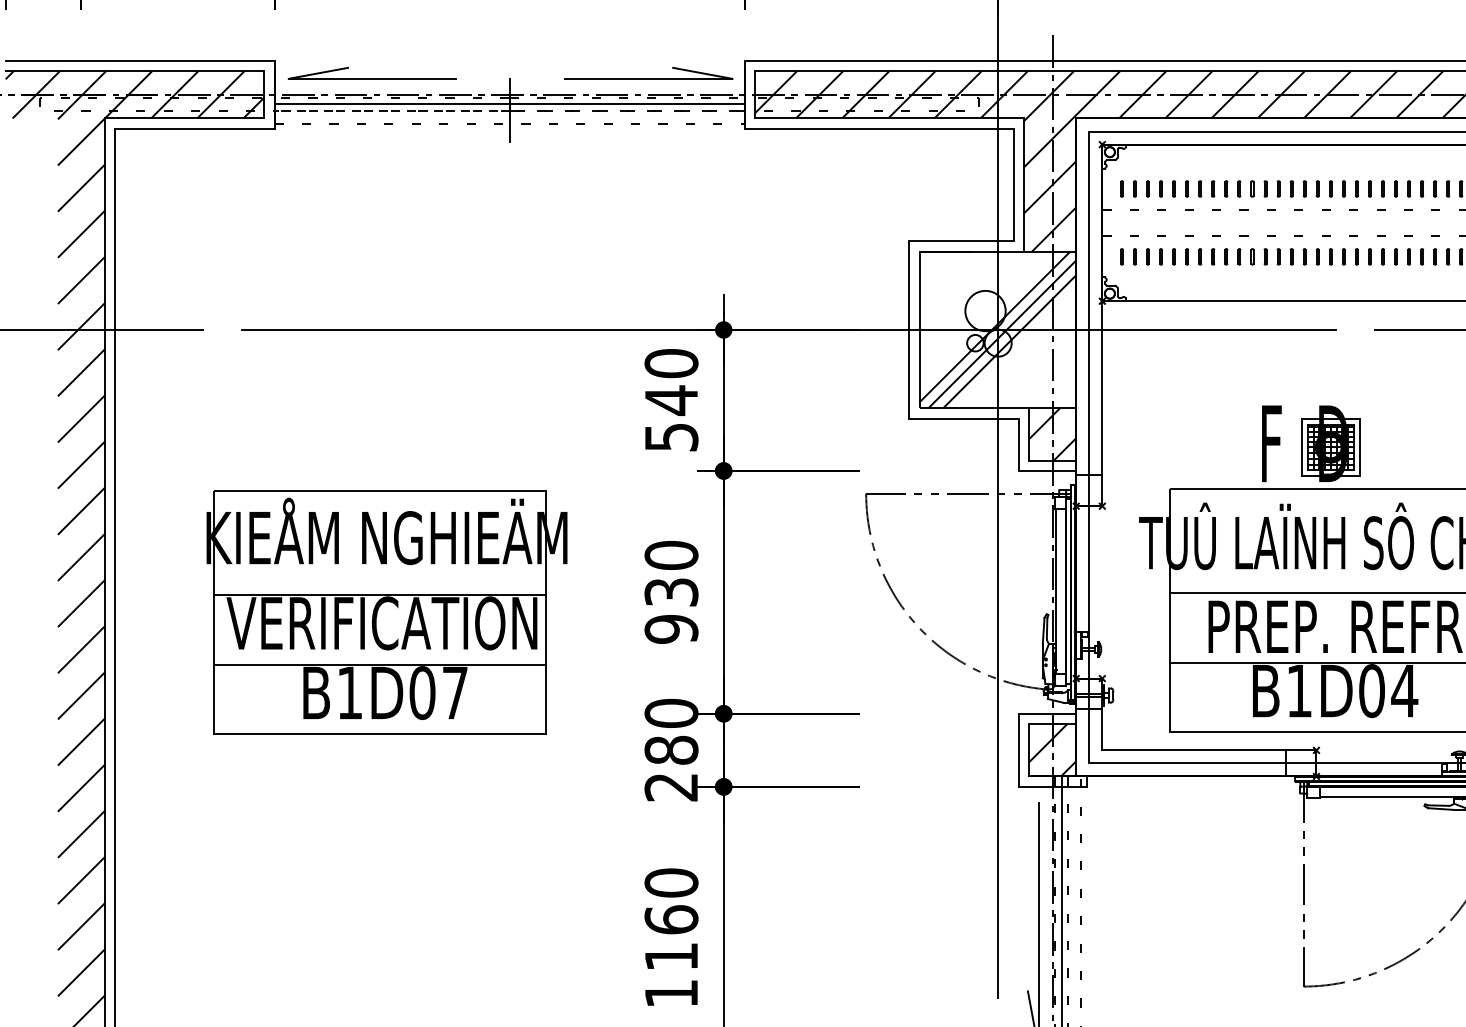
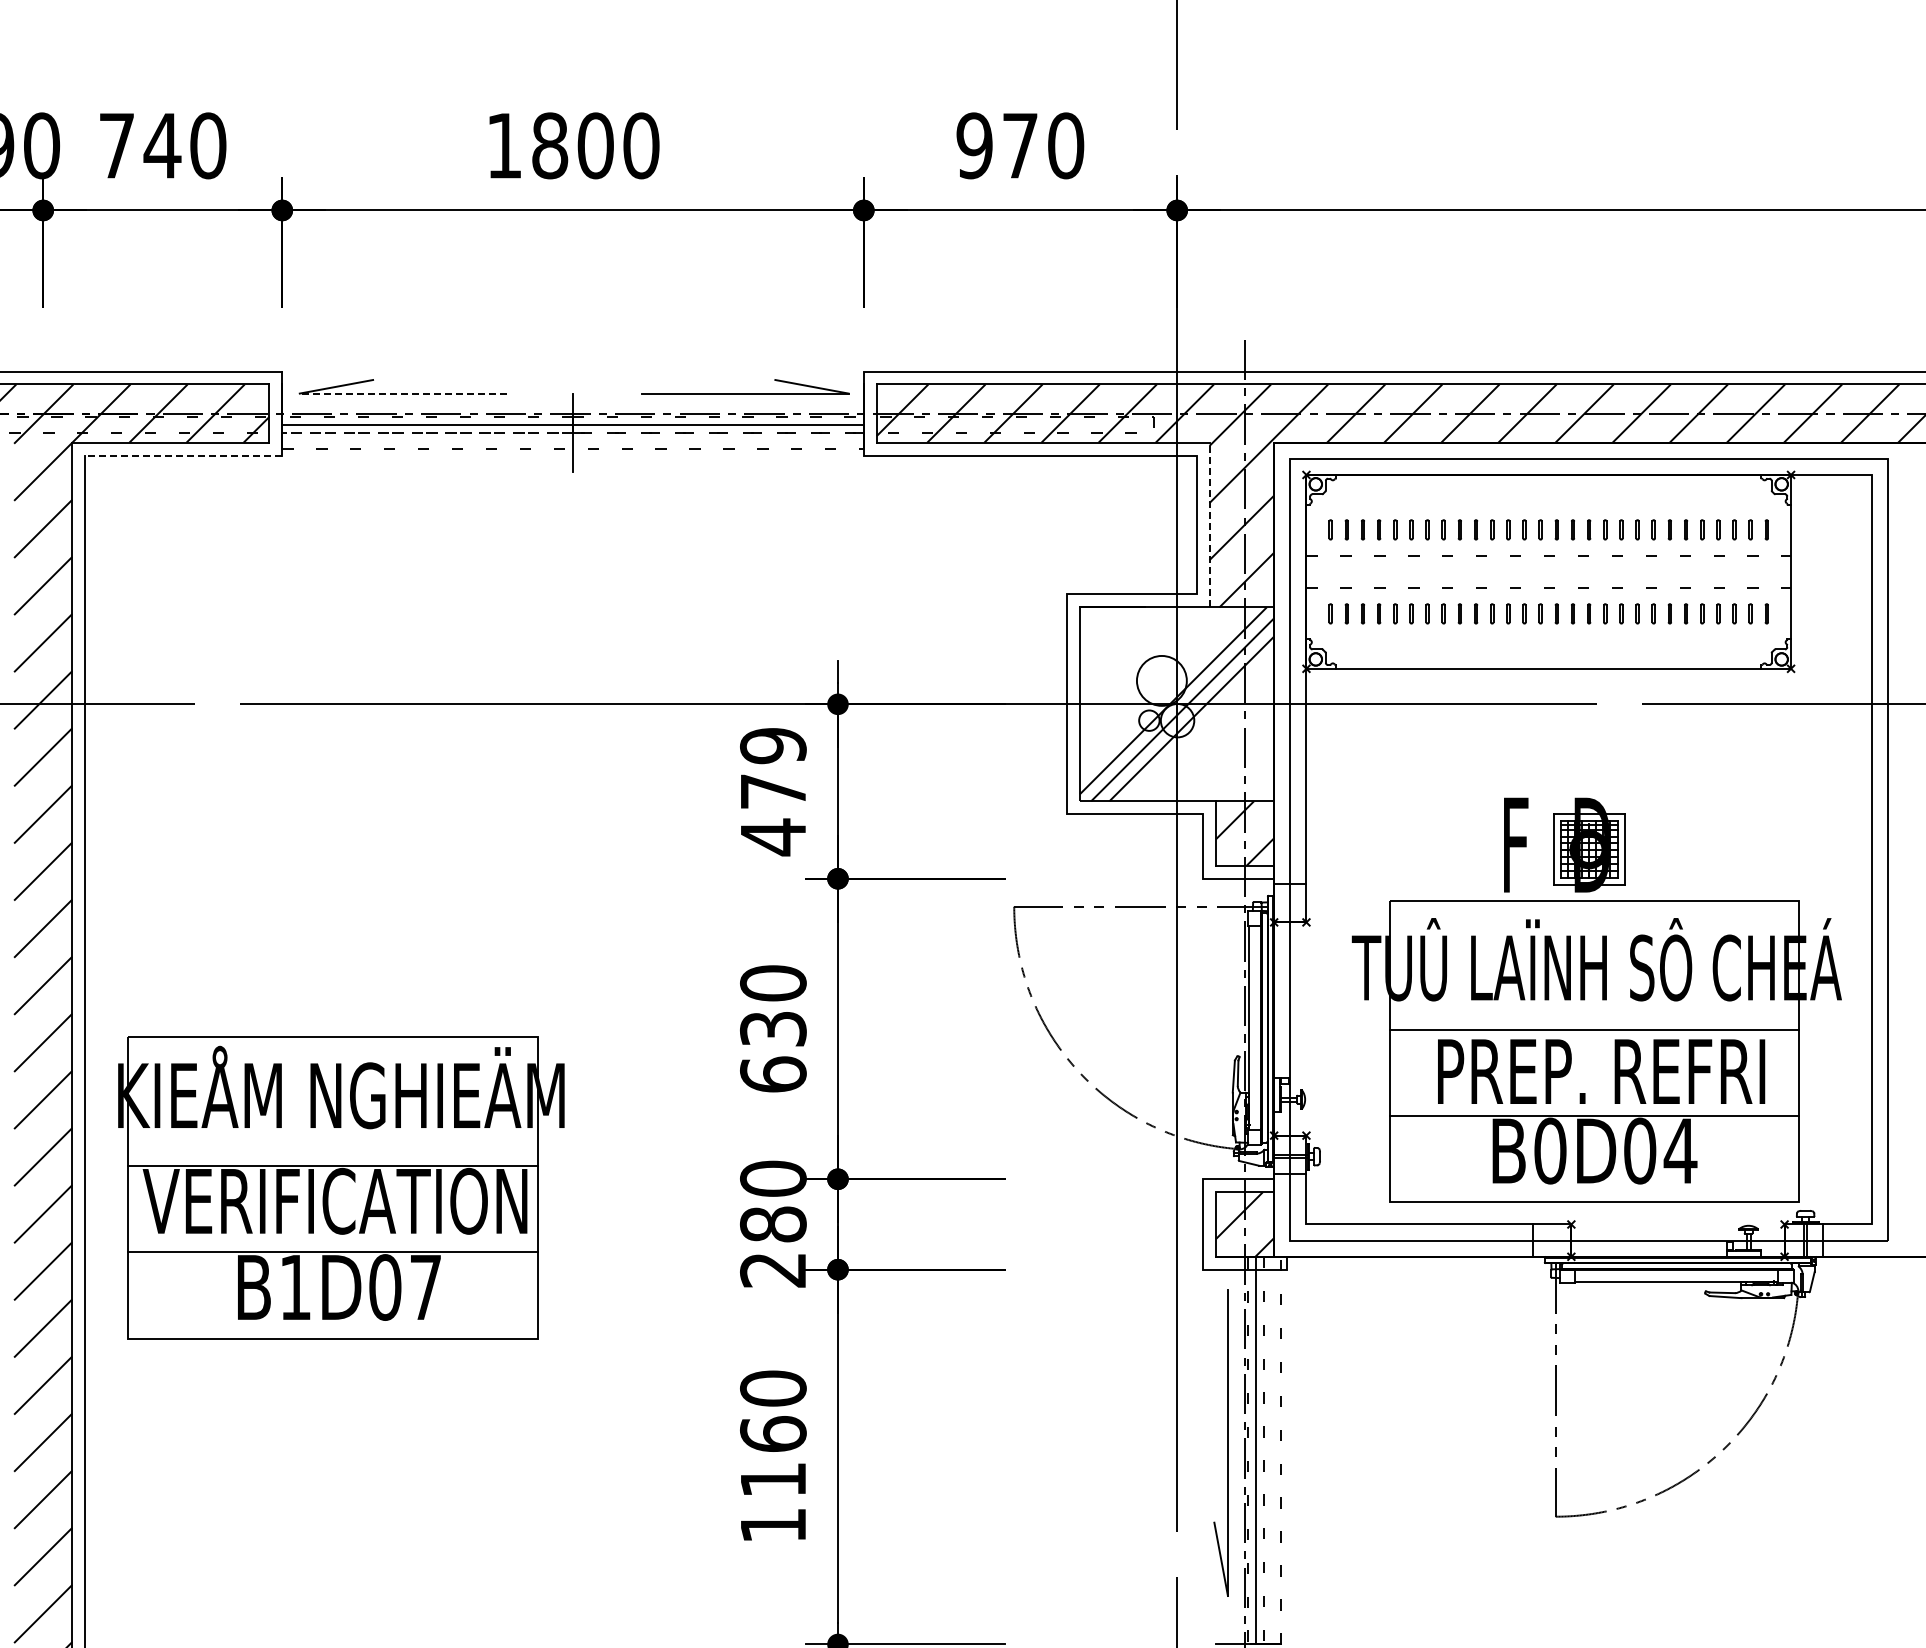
line: (371, 78) -> (402, 393), solid -> dashed
line: (194, 128) -> (183, 455), solid -> dashed
line: (1023, 184) -> (1209, 524), solid -> dashed
text: (671, 400) -> (773, 791), 540 -> 479
part: (387, 612) -> (341, 1187), moved
text: (671, 629) -> (773, 1074), 930 -> 630
text: (1299, 690) -> (1550, 1150), B1D04 -> B0D04

